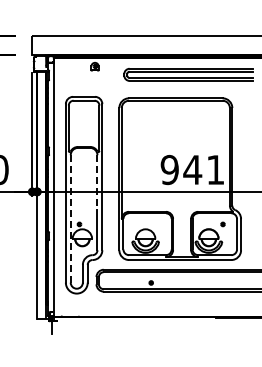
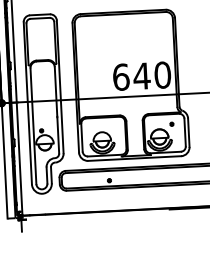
text: (192, 169) -> (141, 75), 941 -> 640
line: (97, 182) -> (56, 91), dashed -> solid
line: (70, 218) -> (33, 125), dashed -> solid

